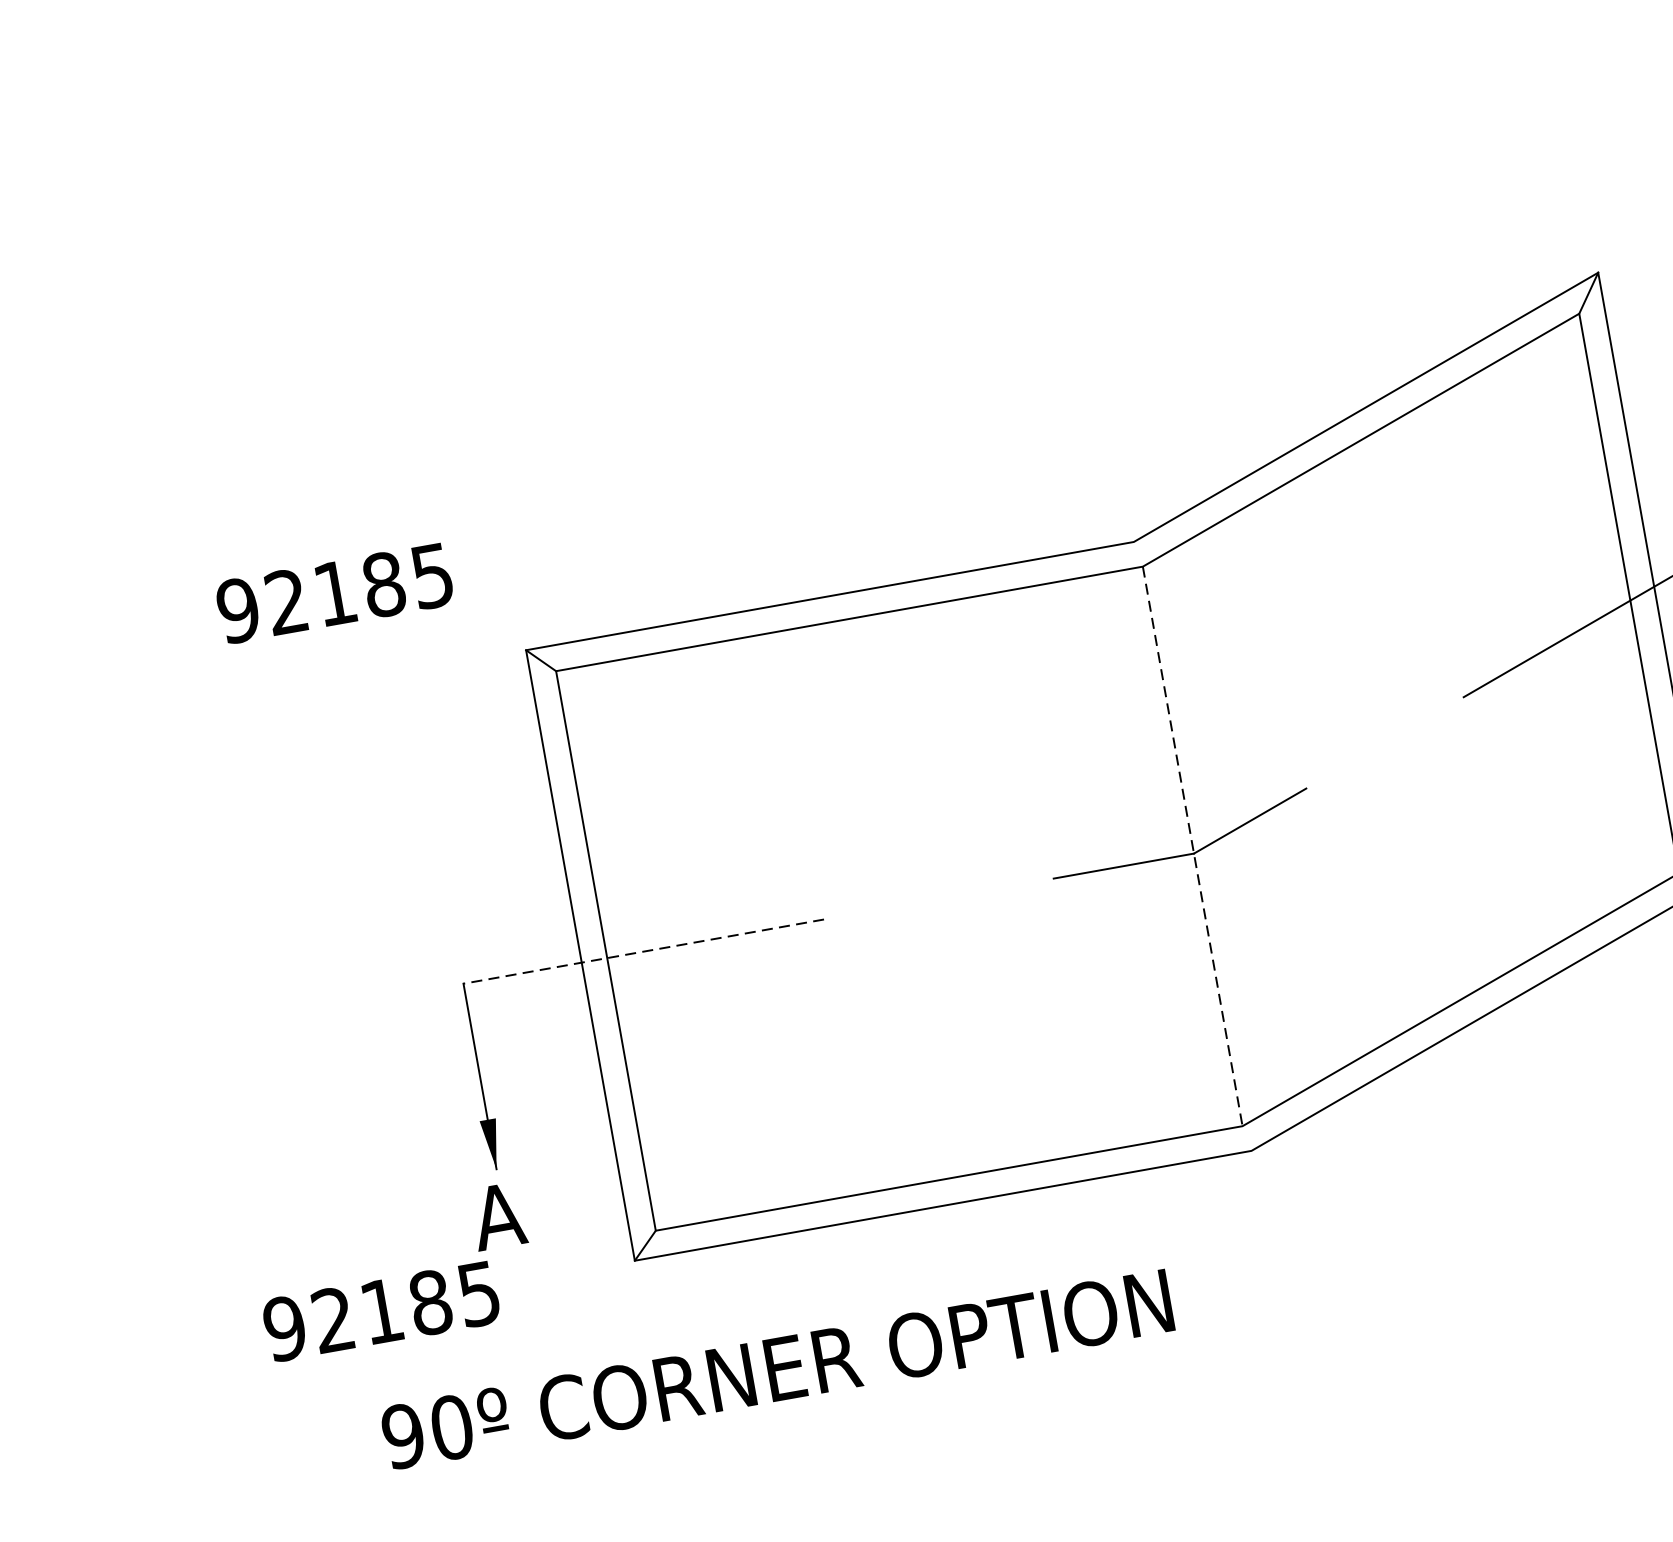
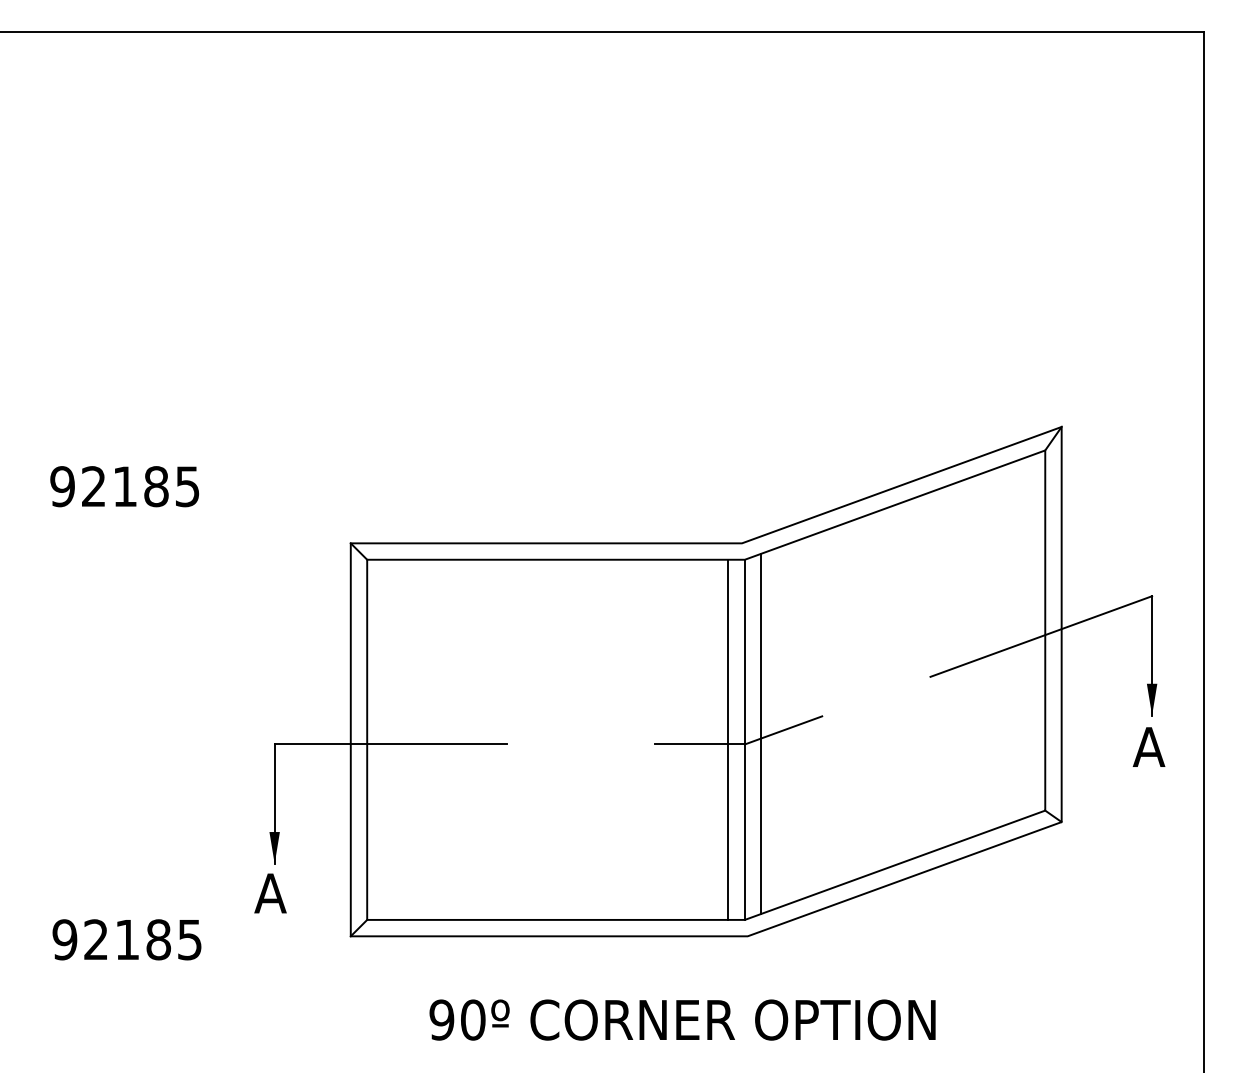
text: (334, 593) -> (124, 486), moved
line: (1216, 831) -> (761, 733), added
line: (1192, 847) -> (744, 740), dashed -> solid
line: (1167, 850) -> (728, 739), added
line: (643, 951) -> (390, 744), dashed -> solid
text: (380, 1311) -> (126, 939), moved
text: (777, 1368) -> (682, 1019), moved

